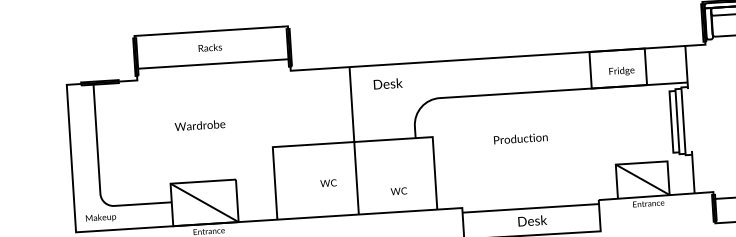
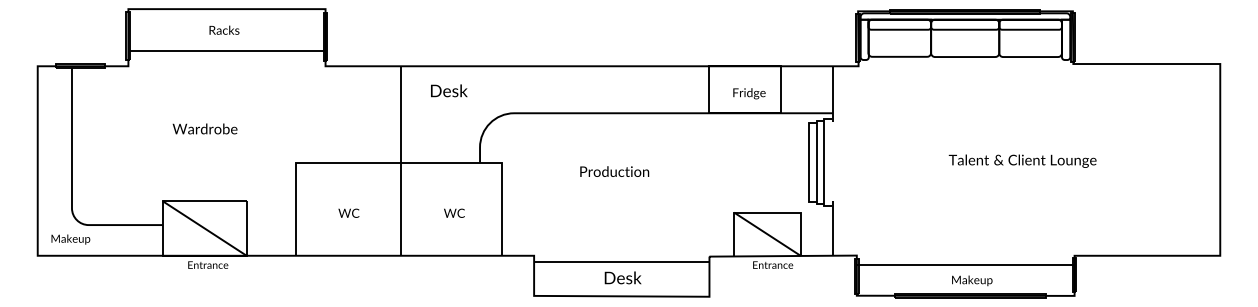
text: (328, 182) -> (348, 212), moved
text: (399, 190) -> (454, 212), moved

